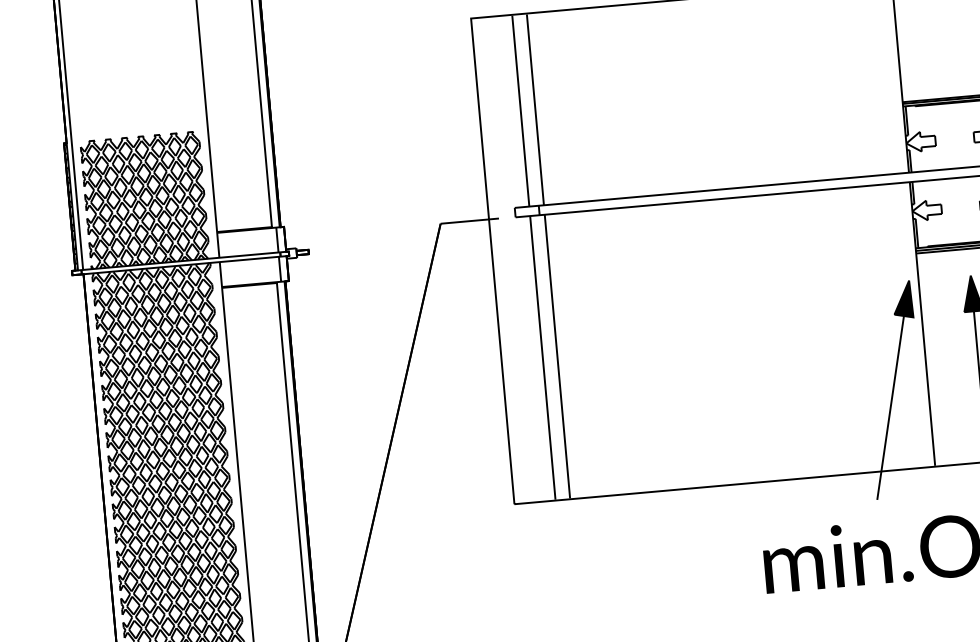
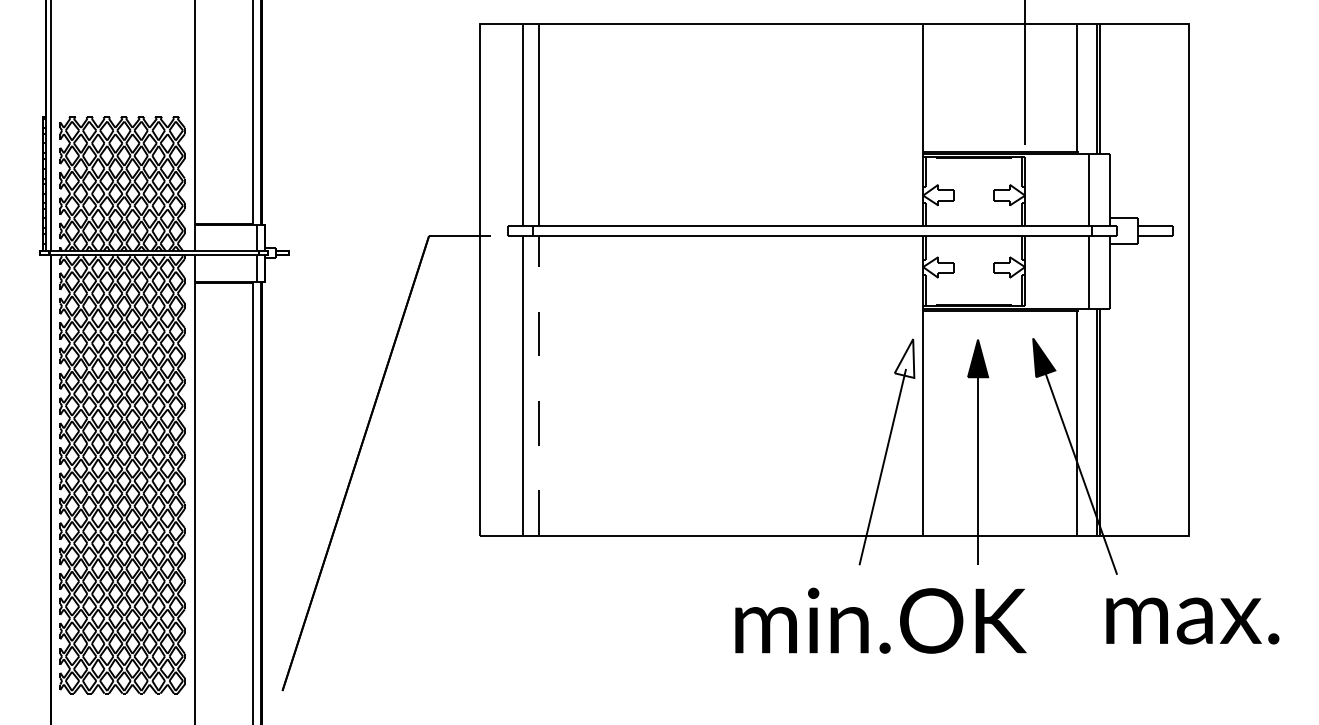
fill: (902, 299) -> (904, 358), removed
line: (557, 356) -> (538, 385), solid -> dashed

